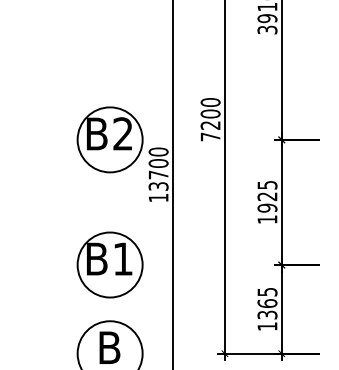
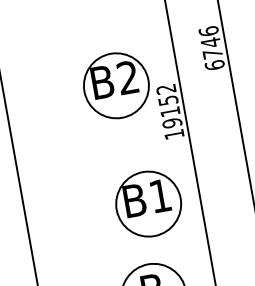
text: (210, 119) -> (211, 48), 7200 -> 6746
text: (158, 168) -> (169, 105), 13700 -> 19152
part: (109, 264) -> (147, 203), moved

